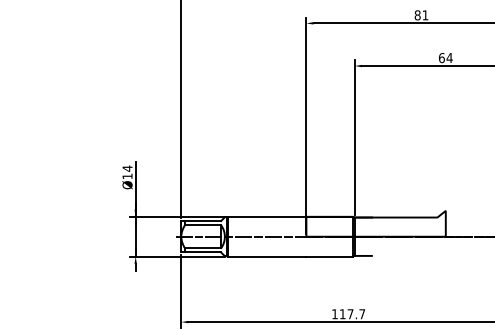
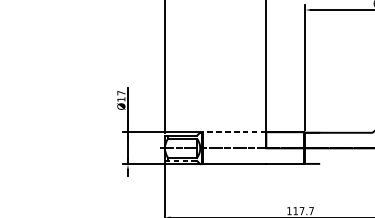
text: (127, 168) -> (121, 93), Ø14 -> Ø17
line: (266, 216) -> (233, 131), solid -> dashed
line: (203, 252) -> (182, 161), solid -> dashed

